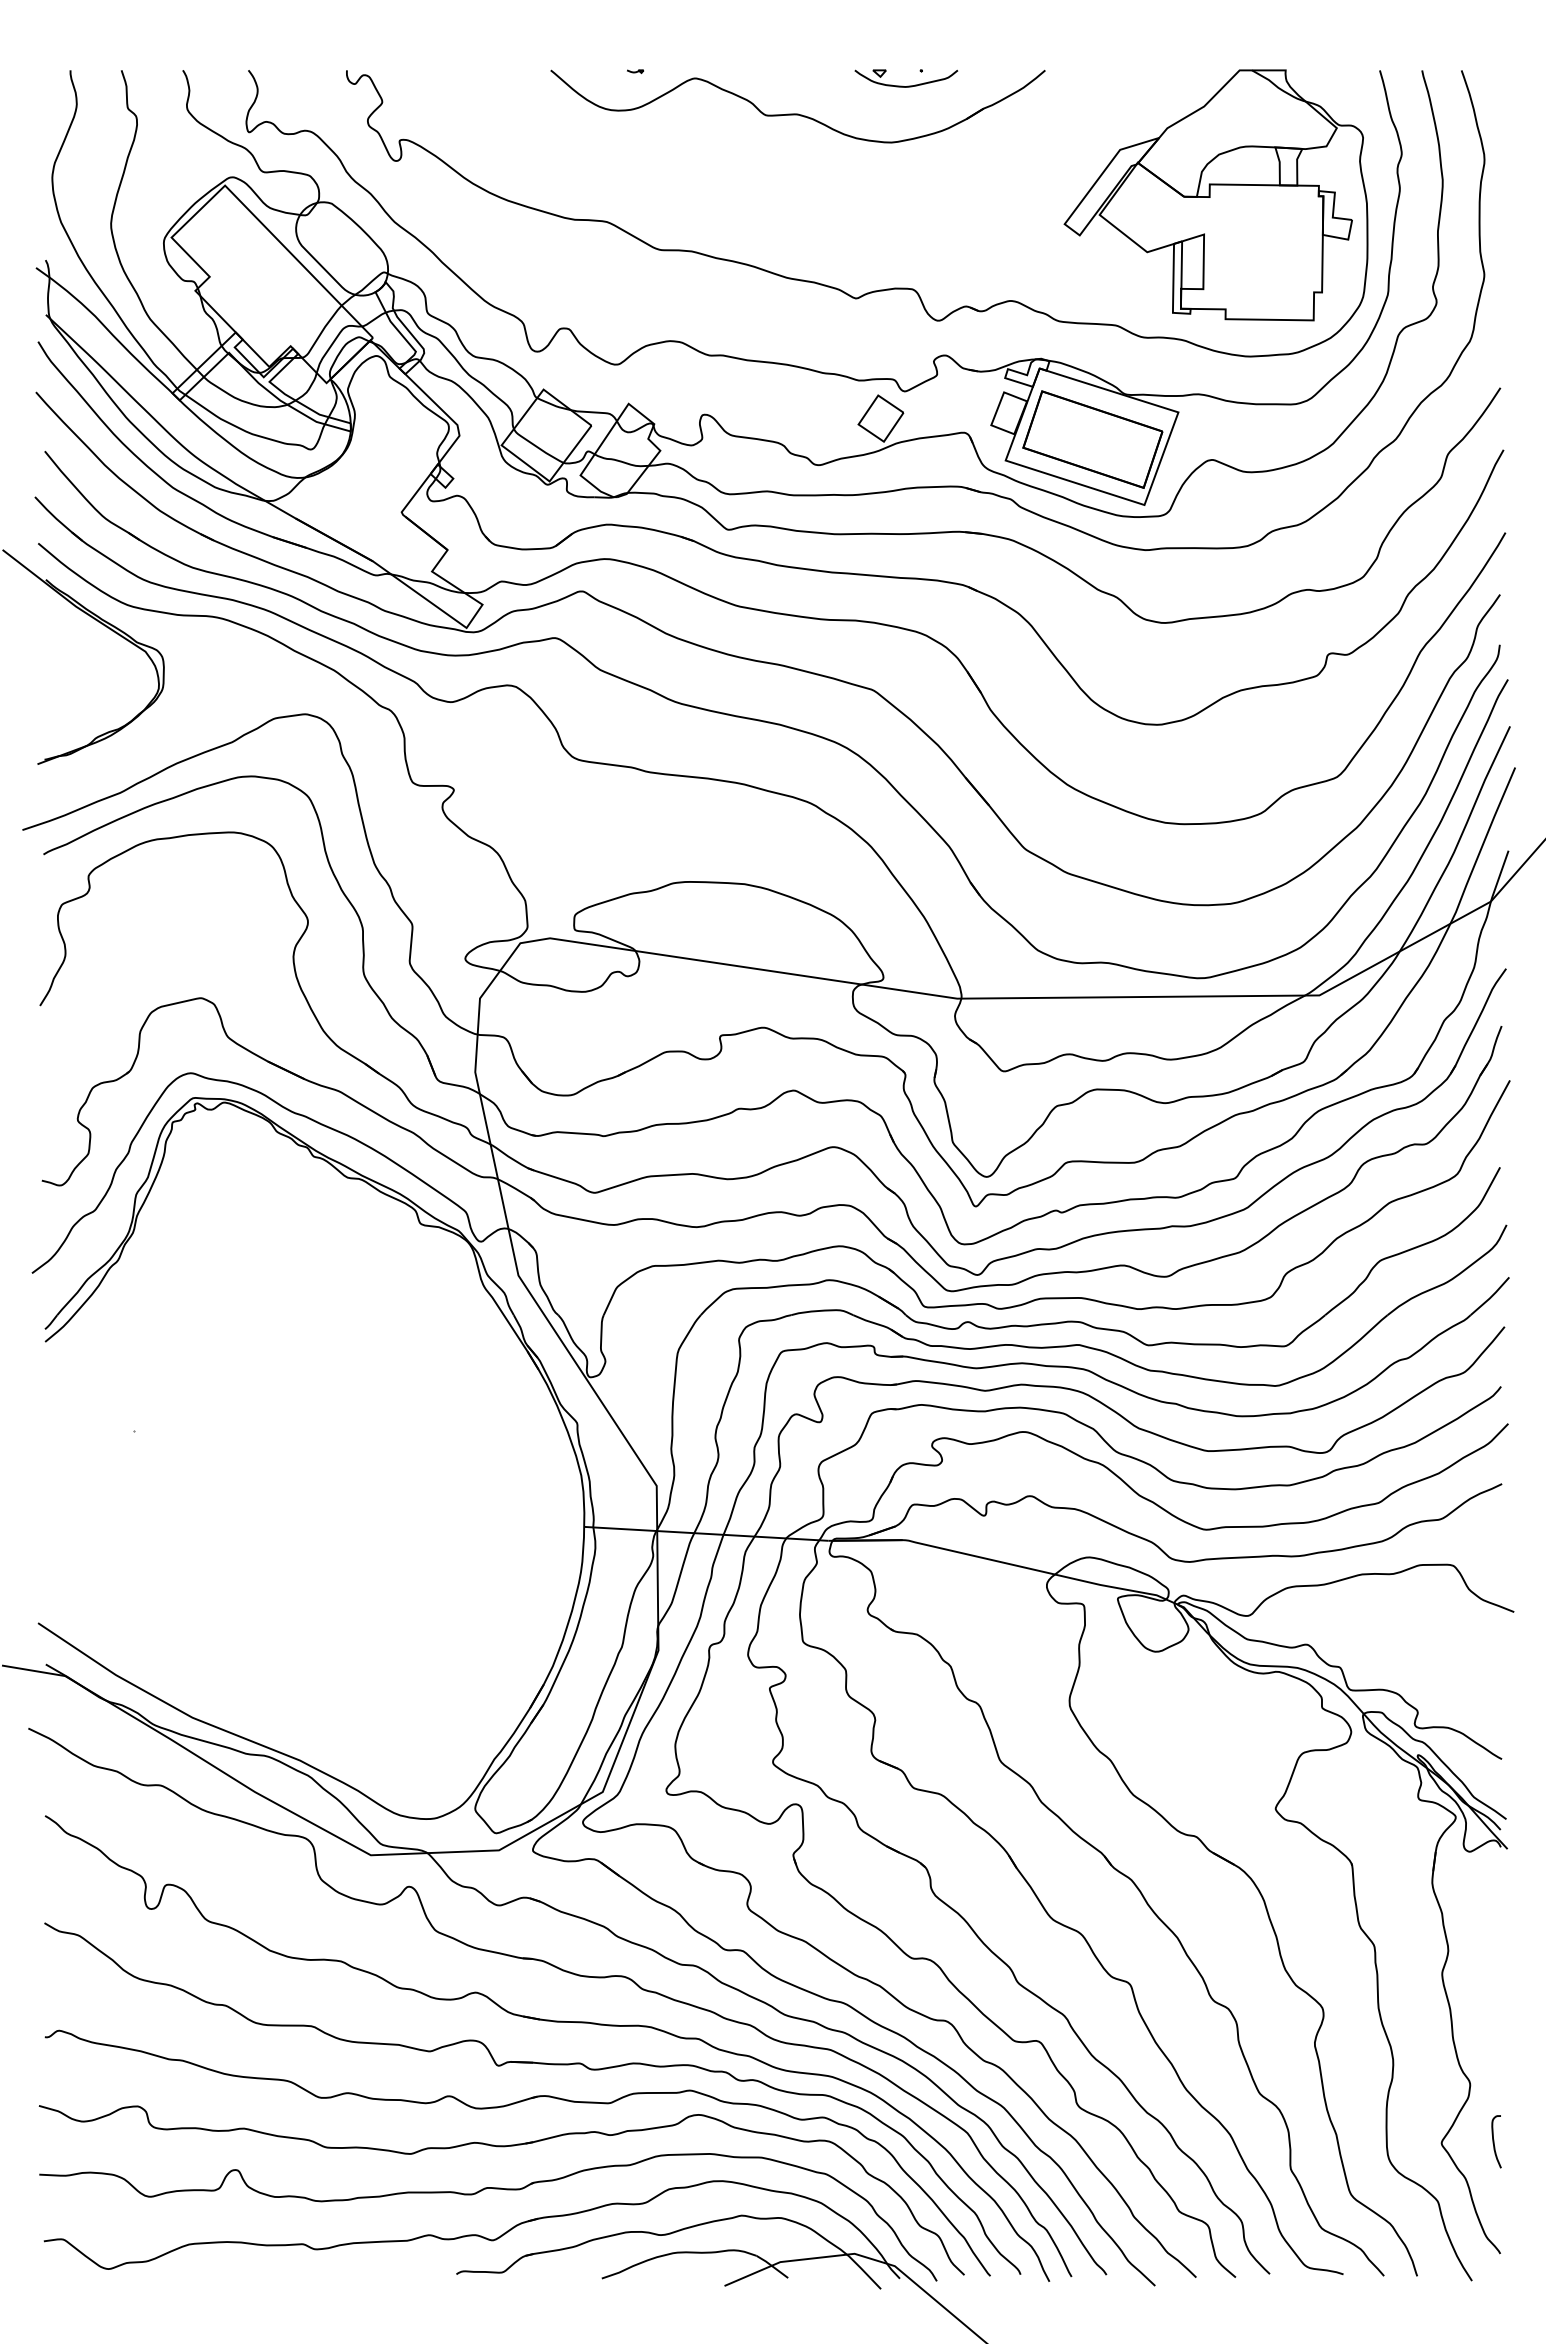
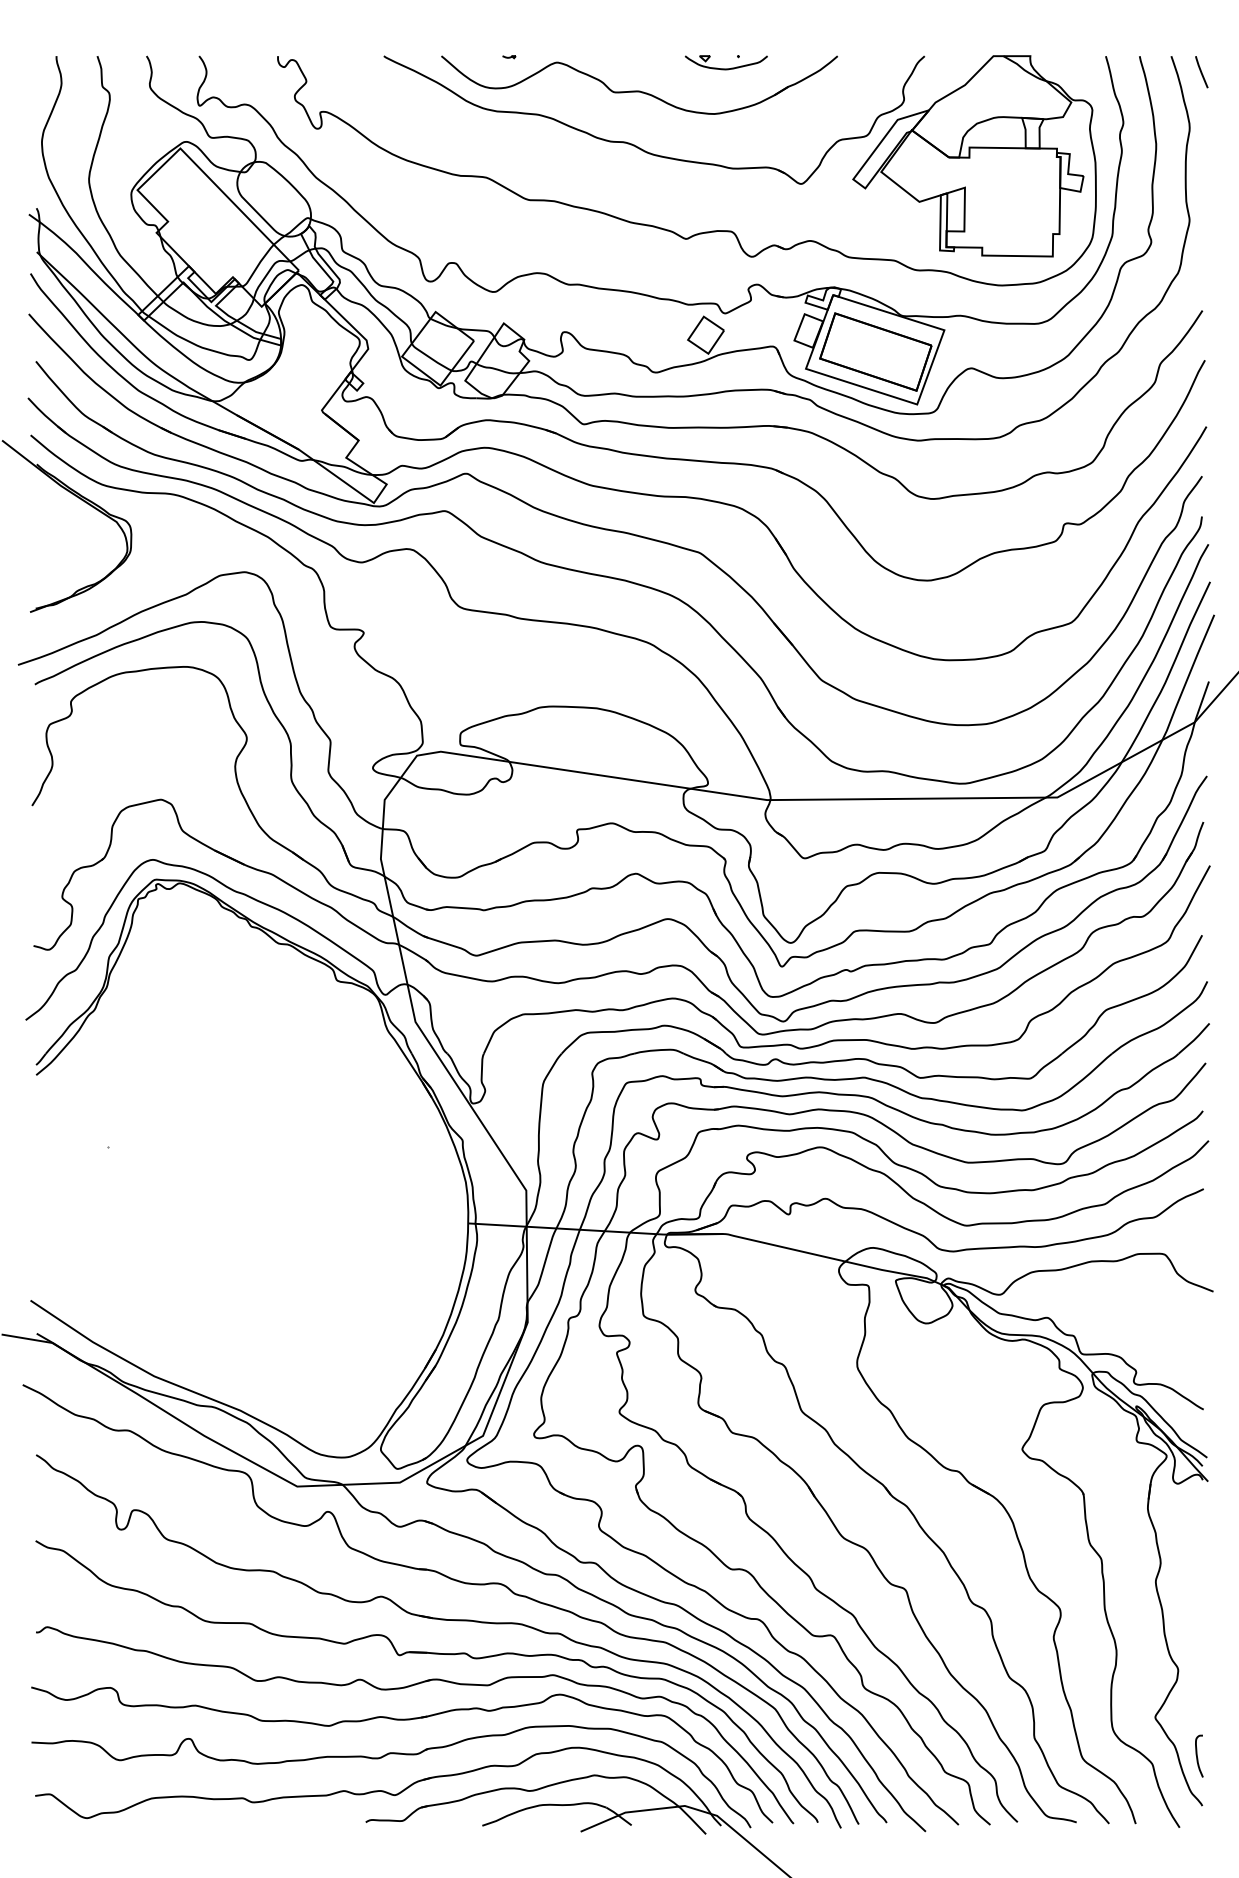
line: (1499, 90) -> (1201, 72), added
part: (798, 184) -> (639, 147), added
curve: (1494, 2141) -> (1197, 1756), moved

